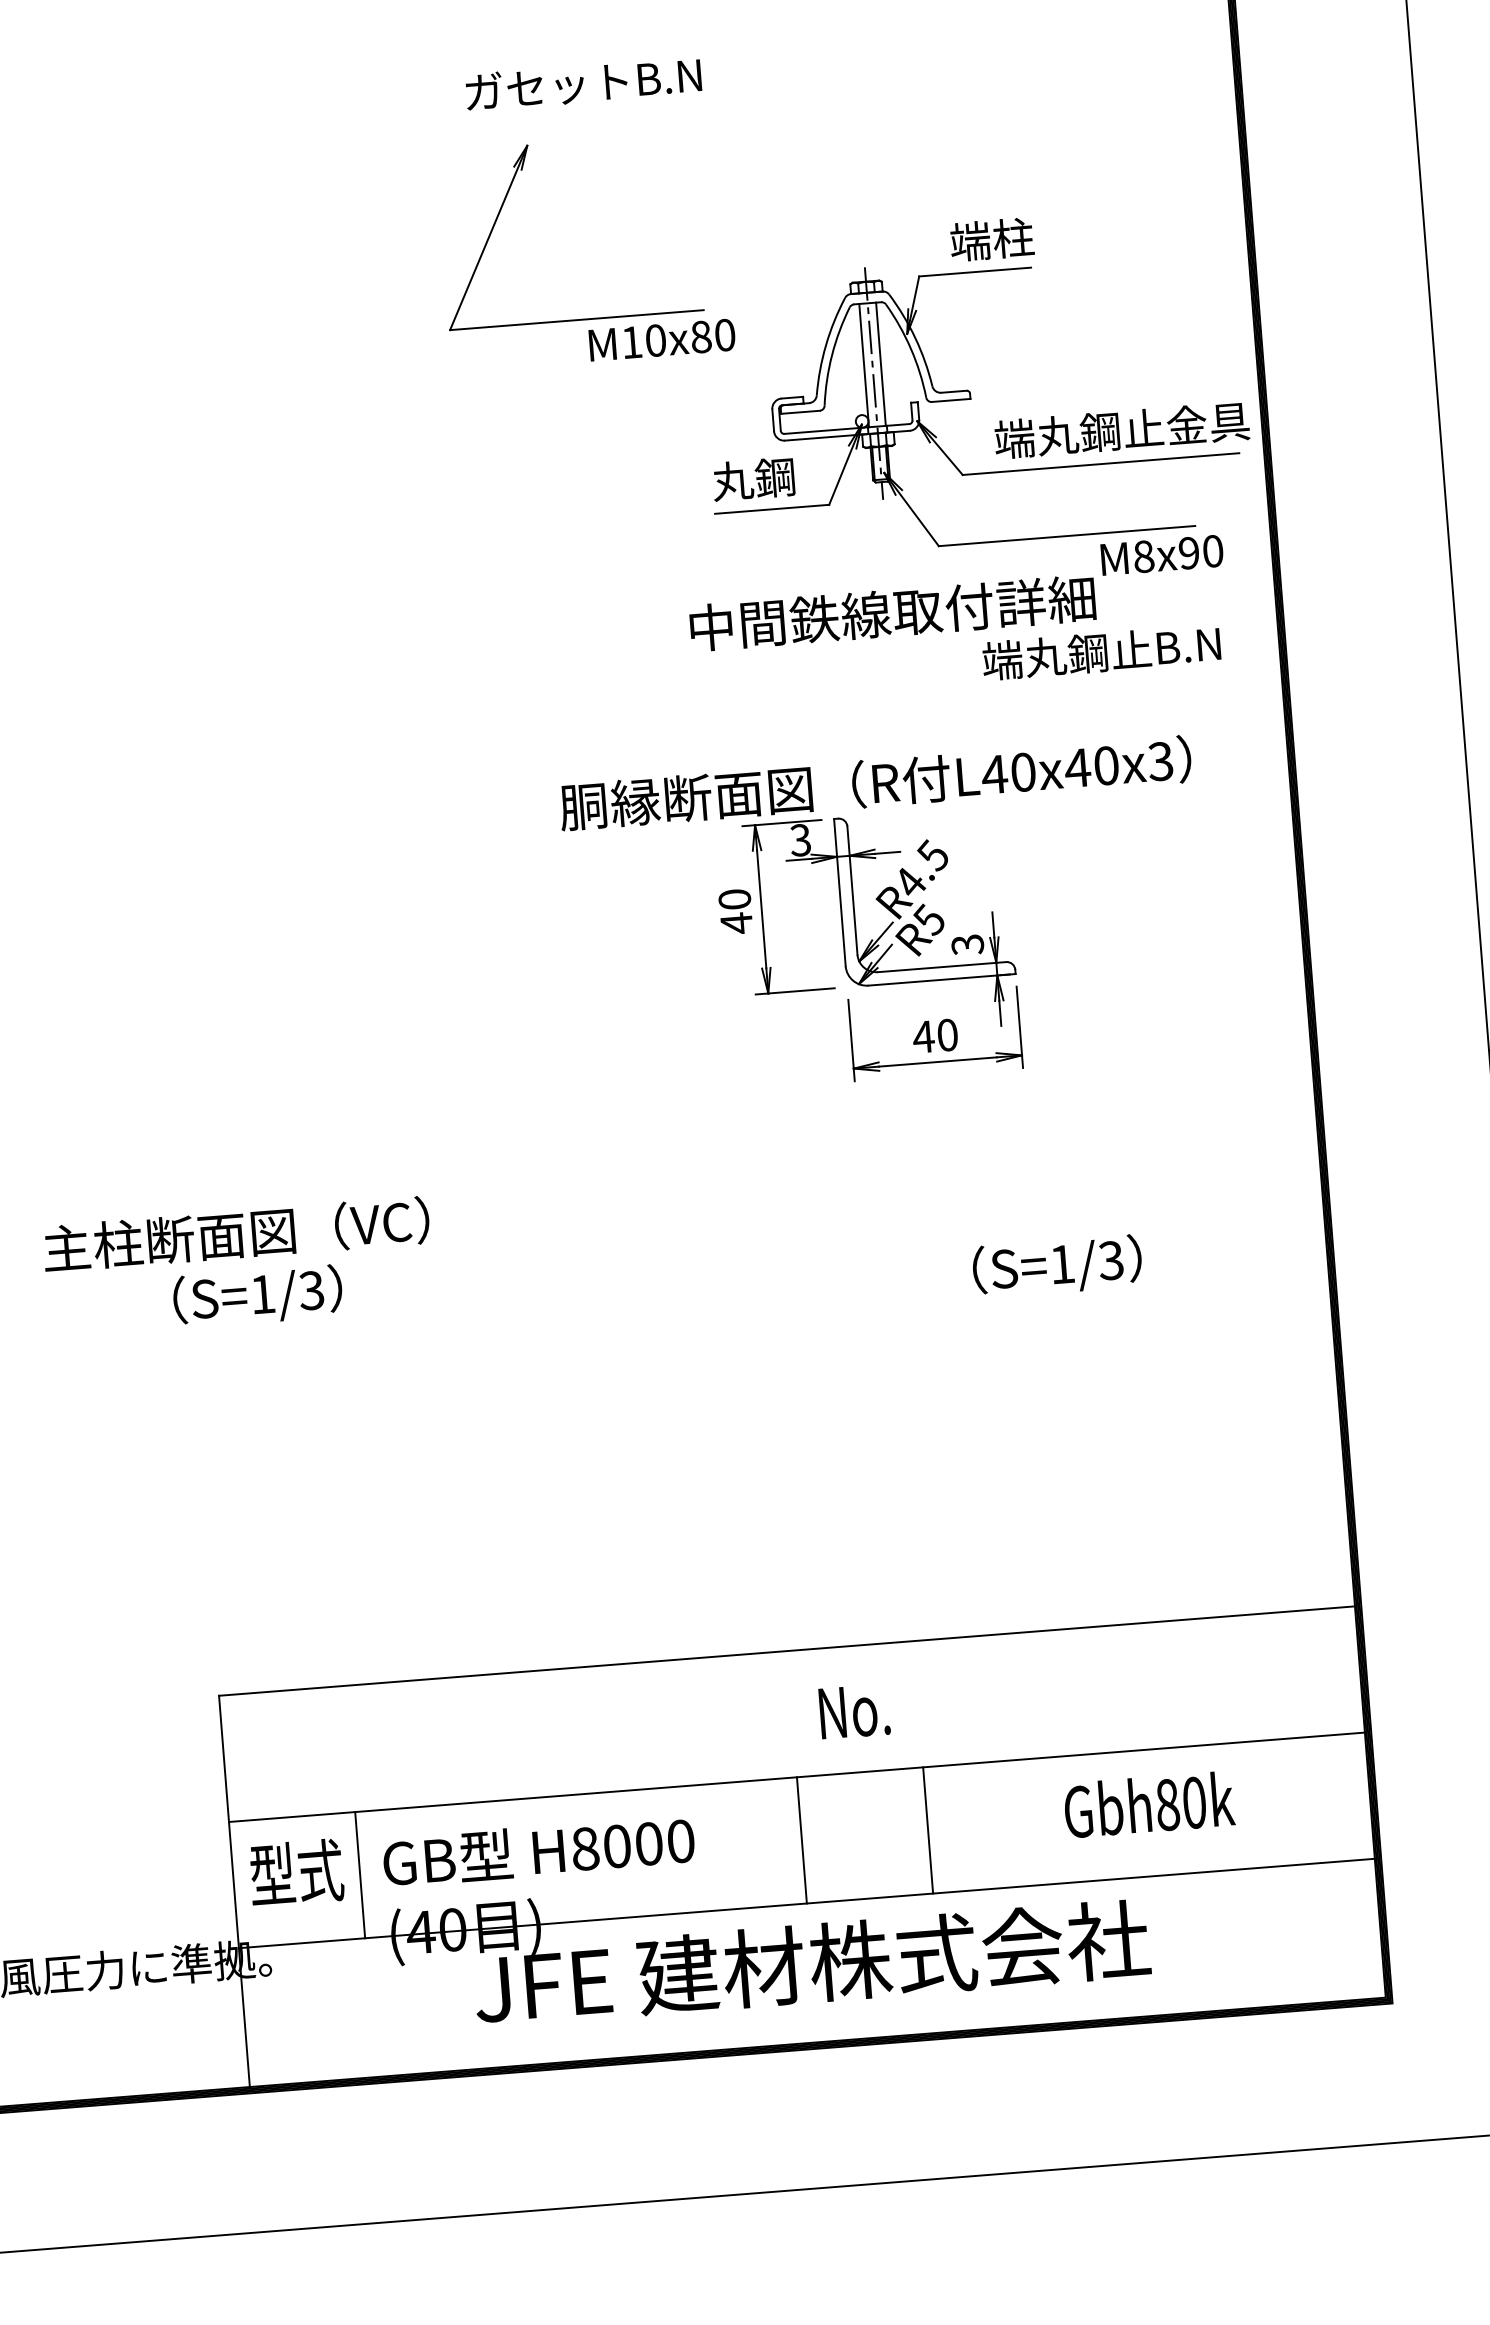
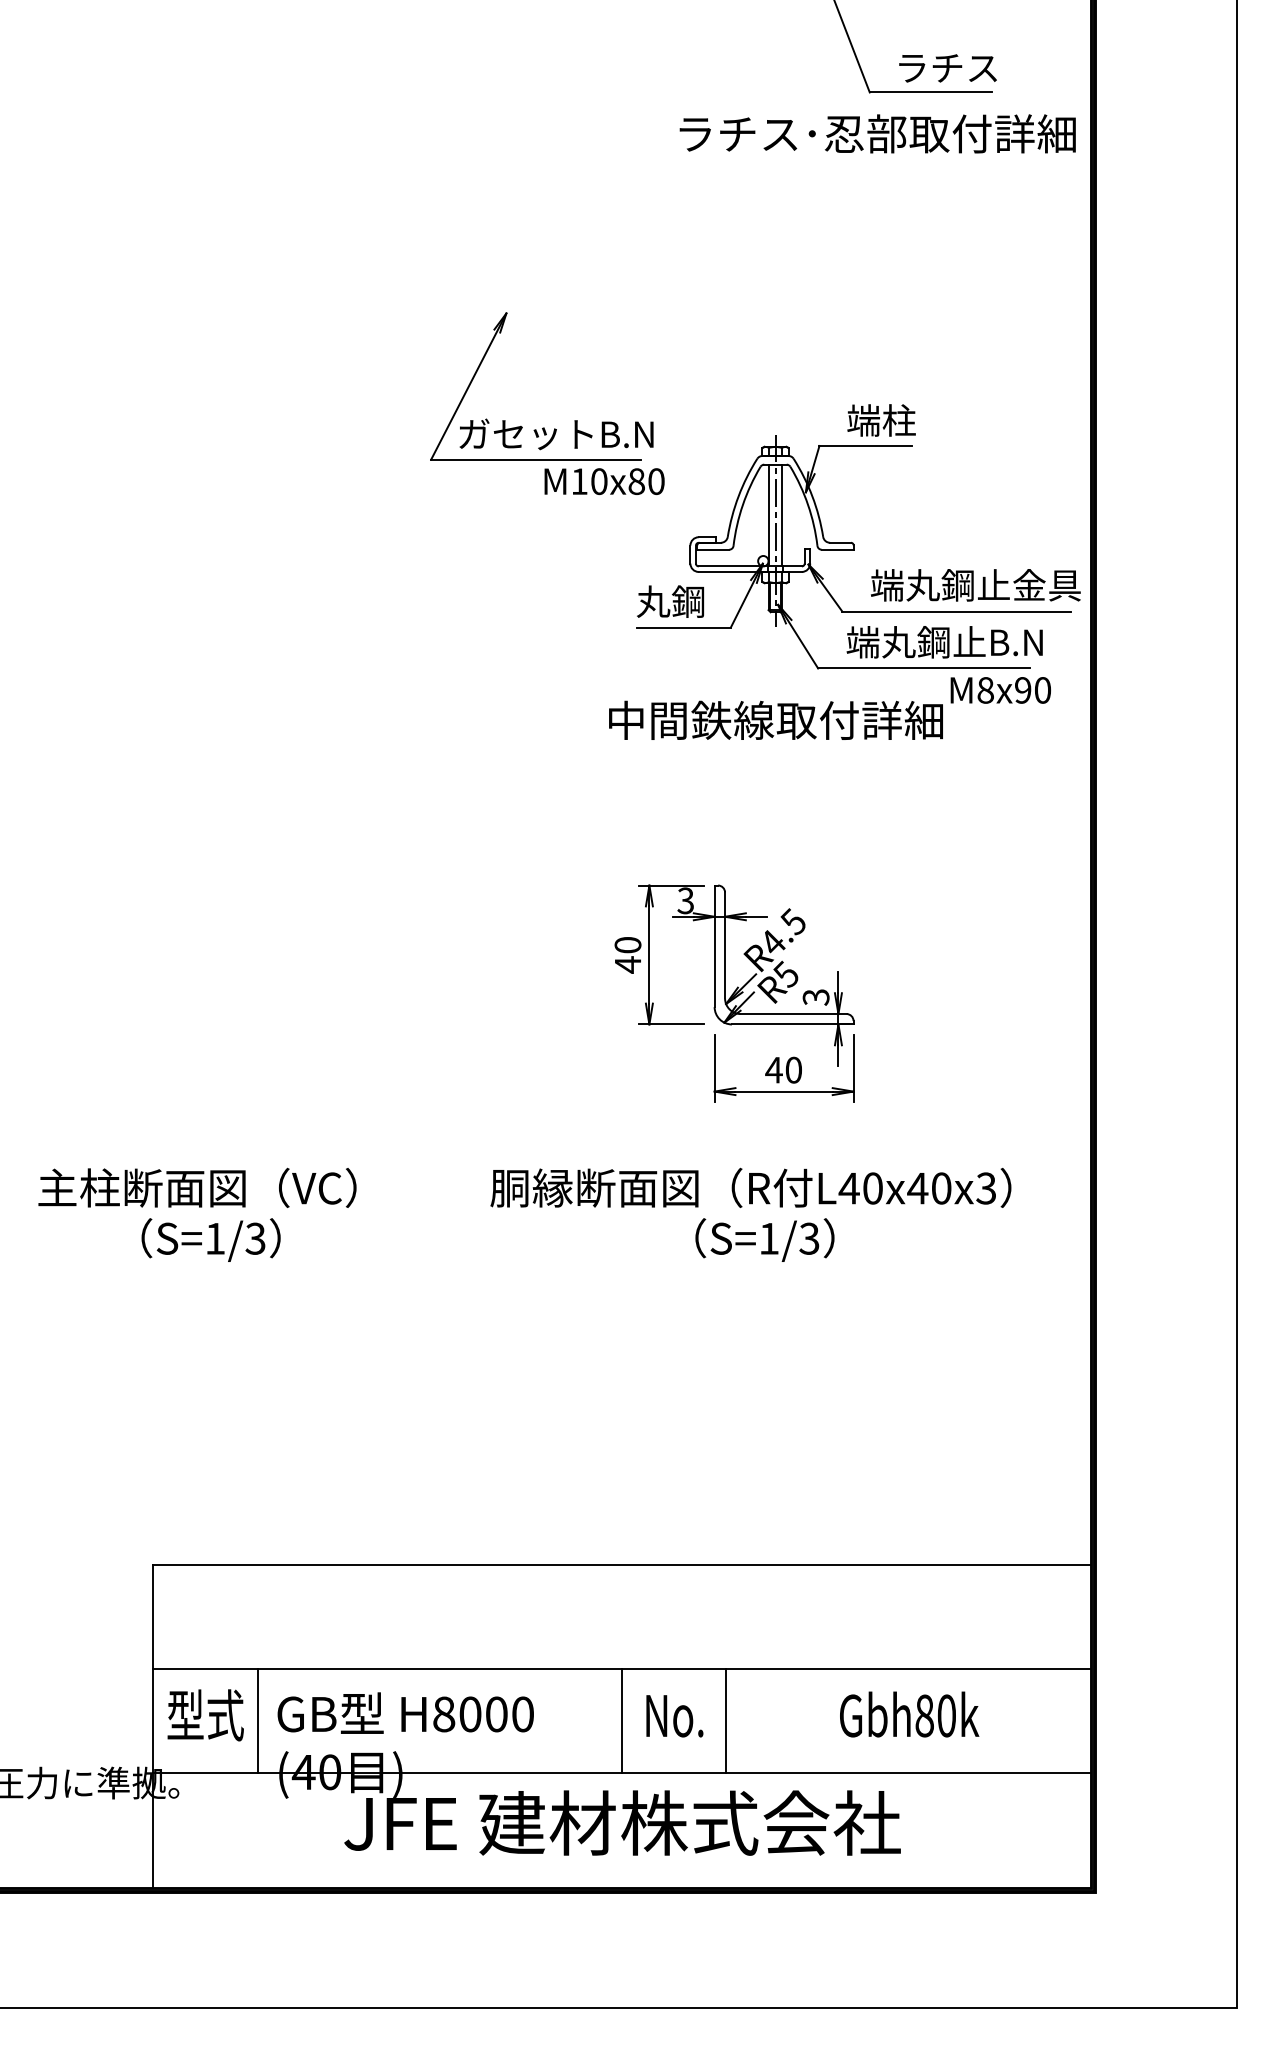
text: (583, 84) -> (556, 434), moved
text: (1101, 652) -> (944, 642), moved
text: (874, 782) -> (750, 1187), moved
text: (1056, 1265) -> (764, 1239), moved
text: (854, 1712) -> (674, 1716), moved

